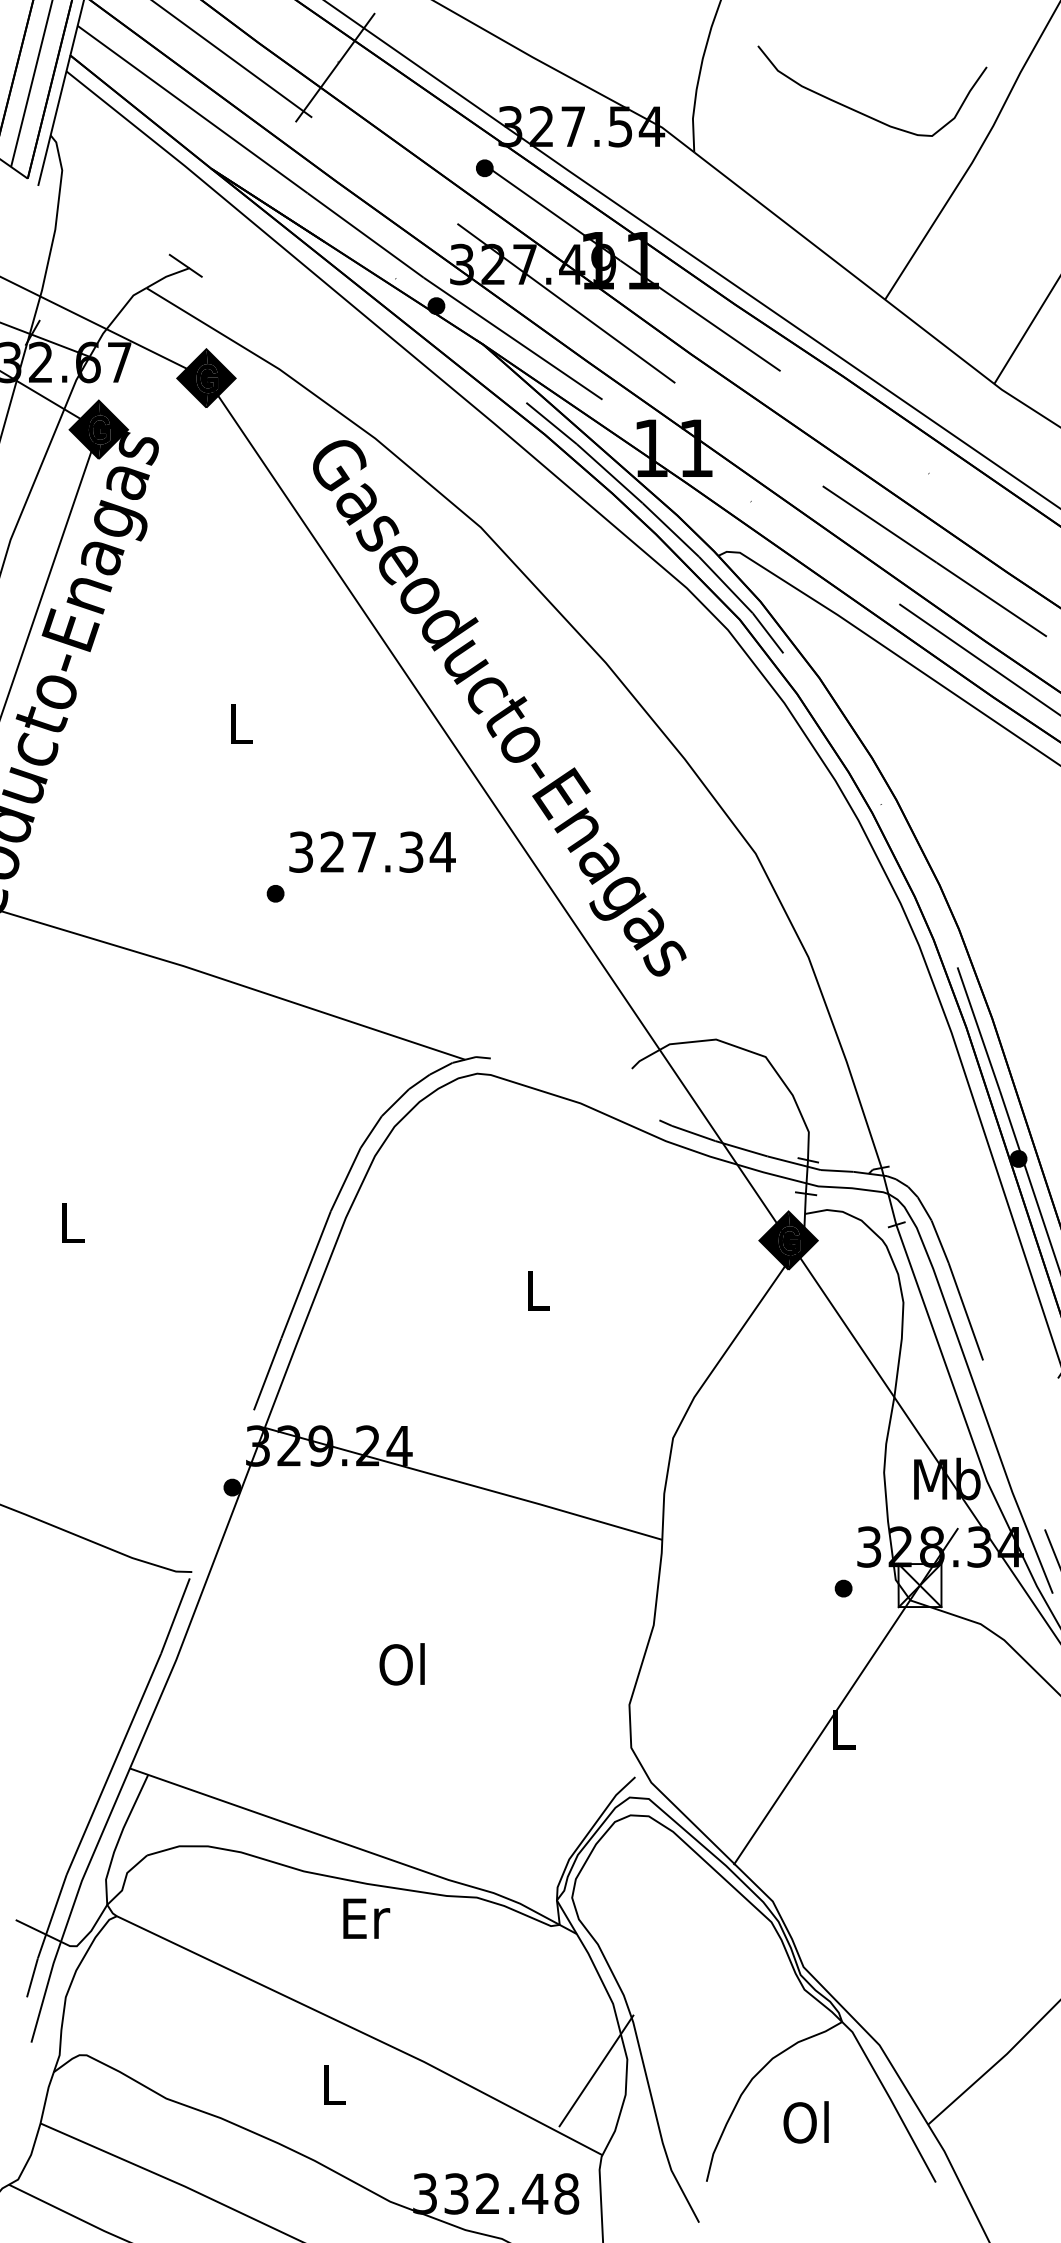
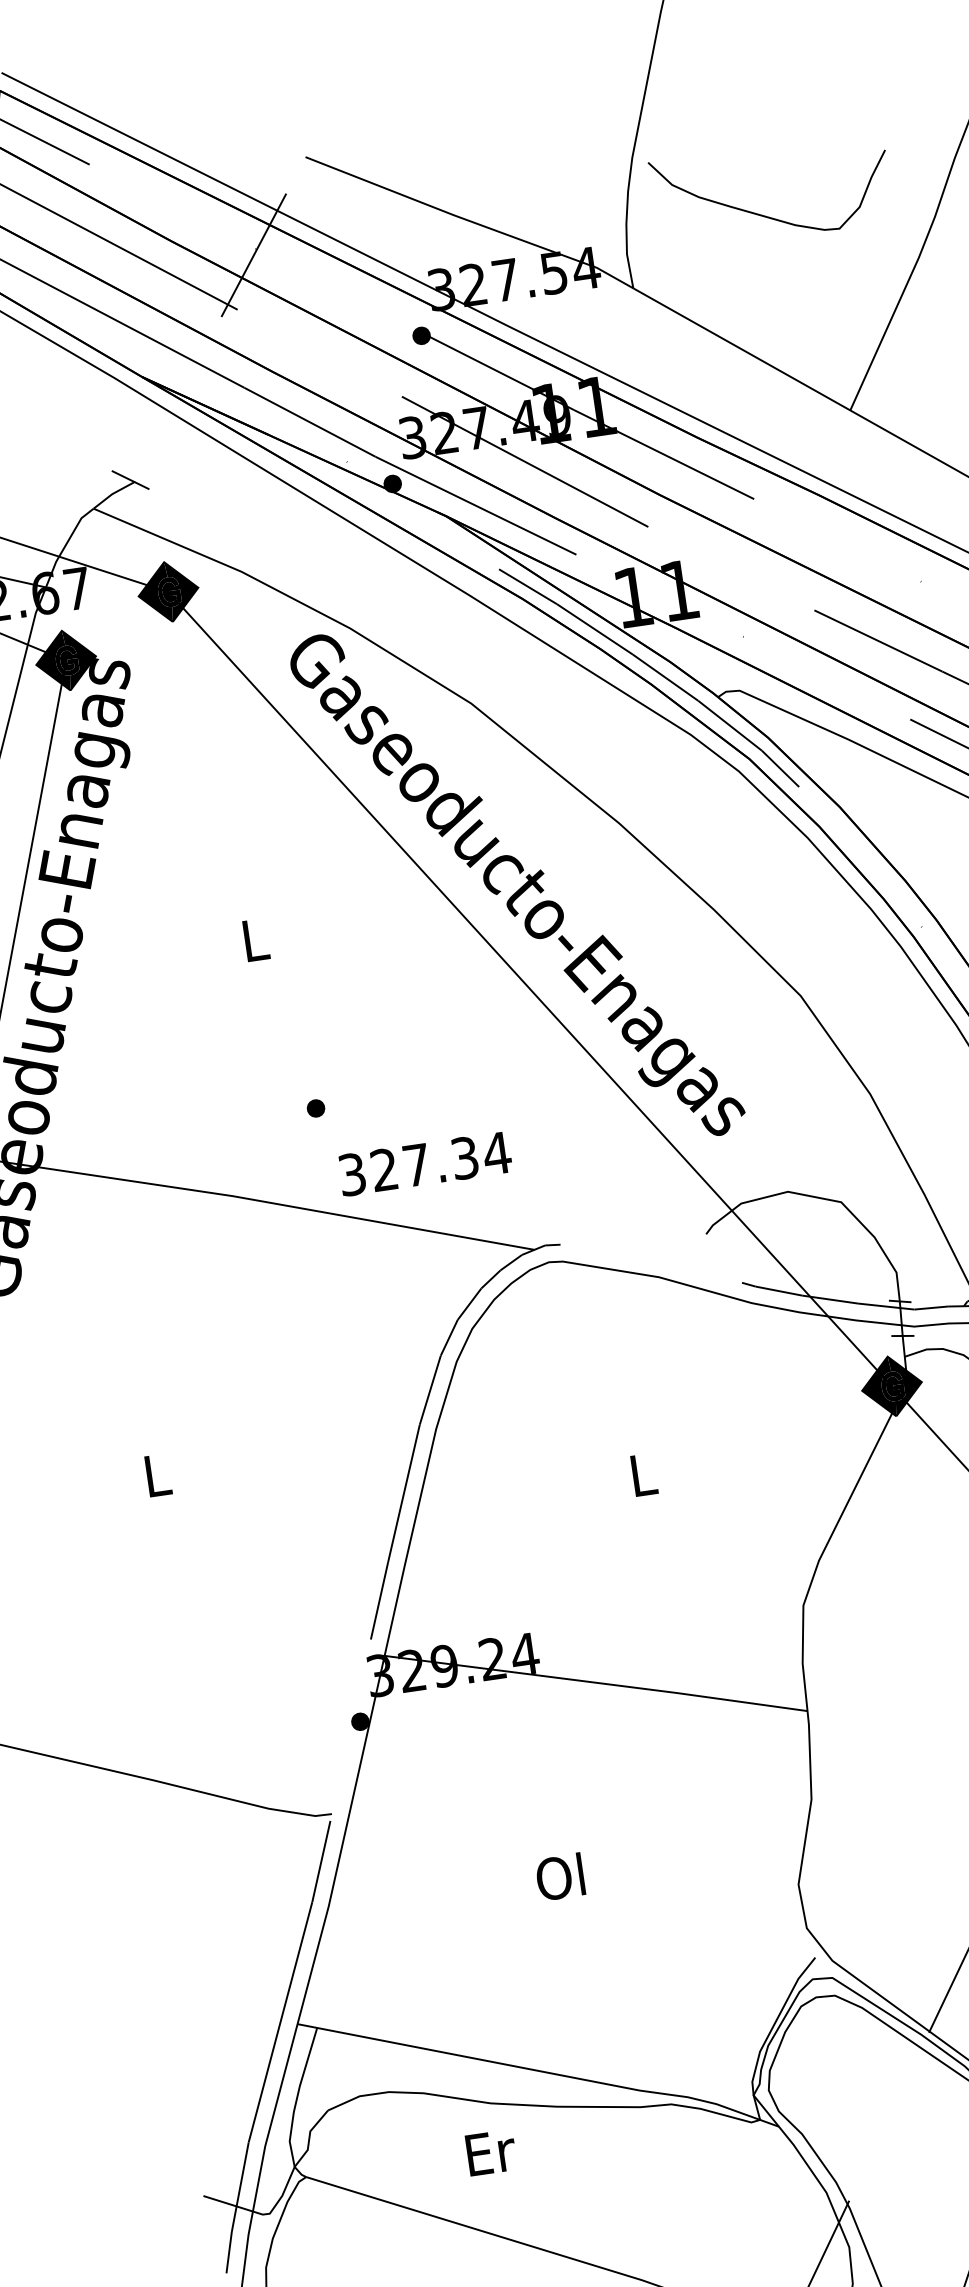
curve: (864, 113) -> (767, 215), moved
text: (372, 851) -> (425, 1163), moved
text: (366, 1918) -> (491, 2152), moved

